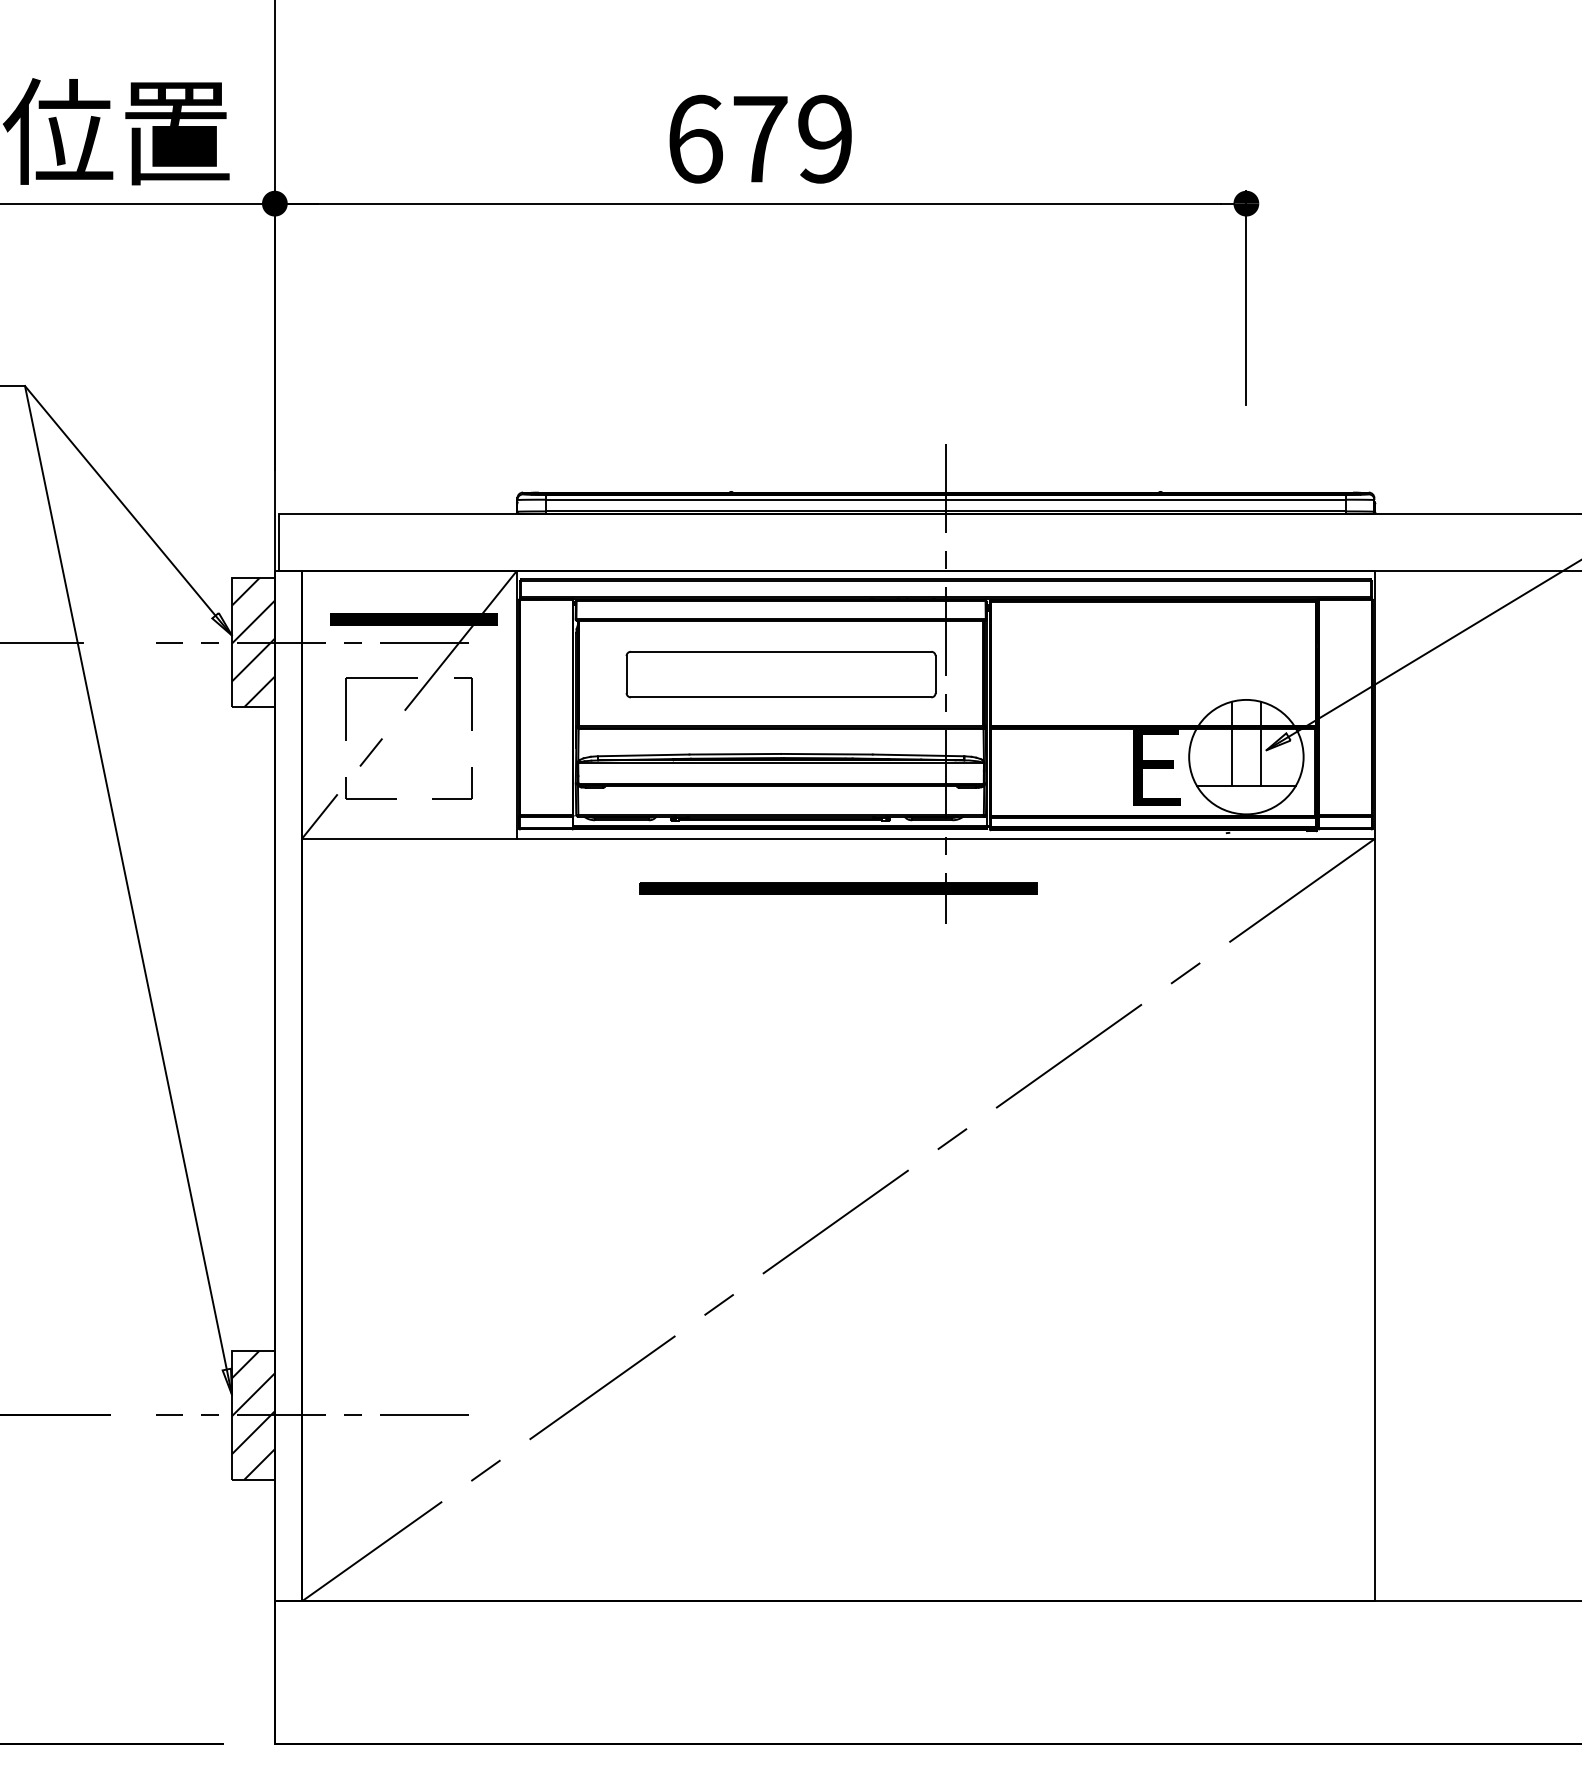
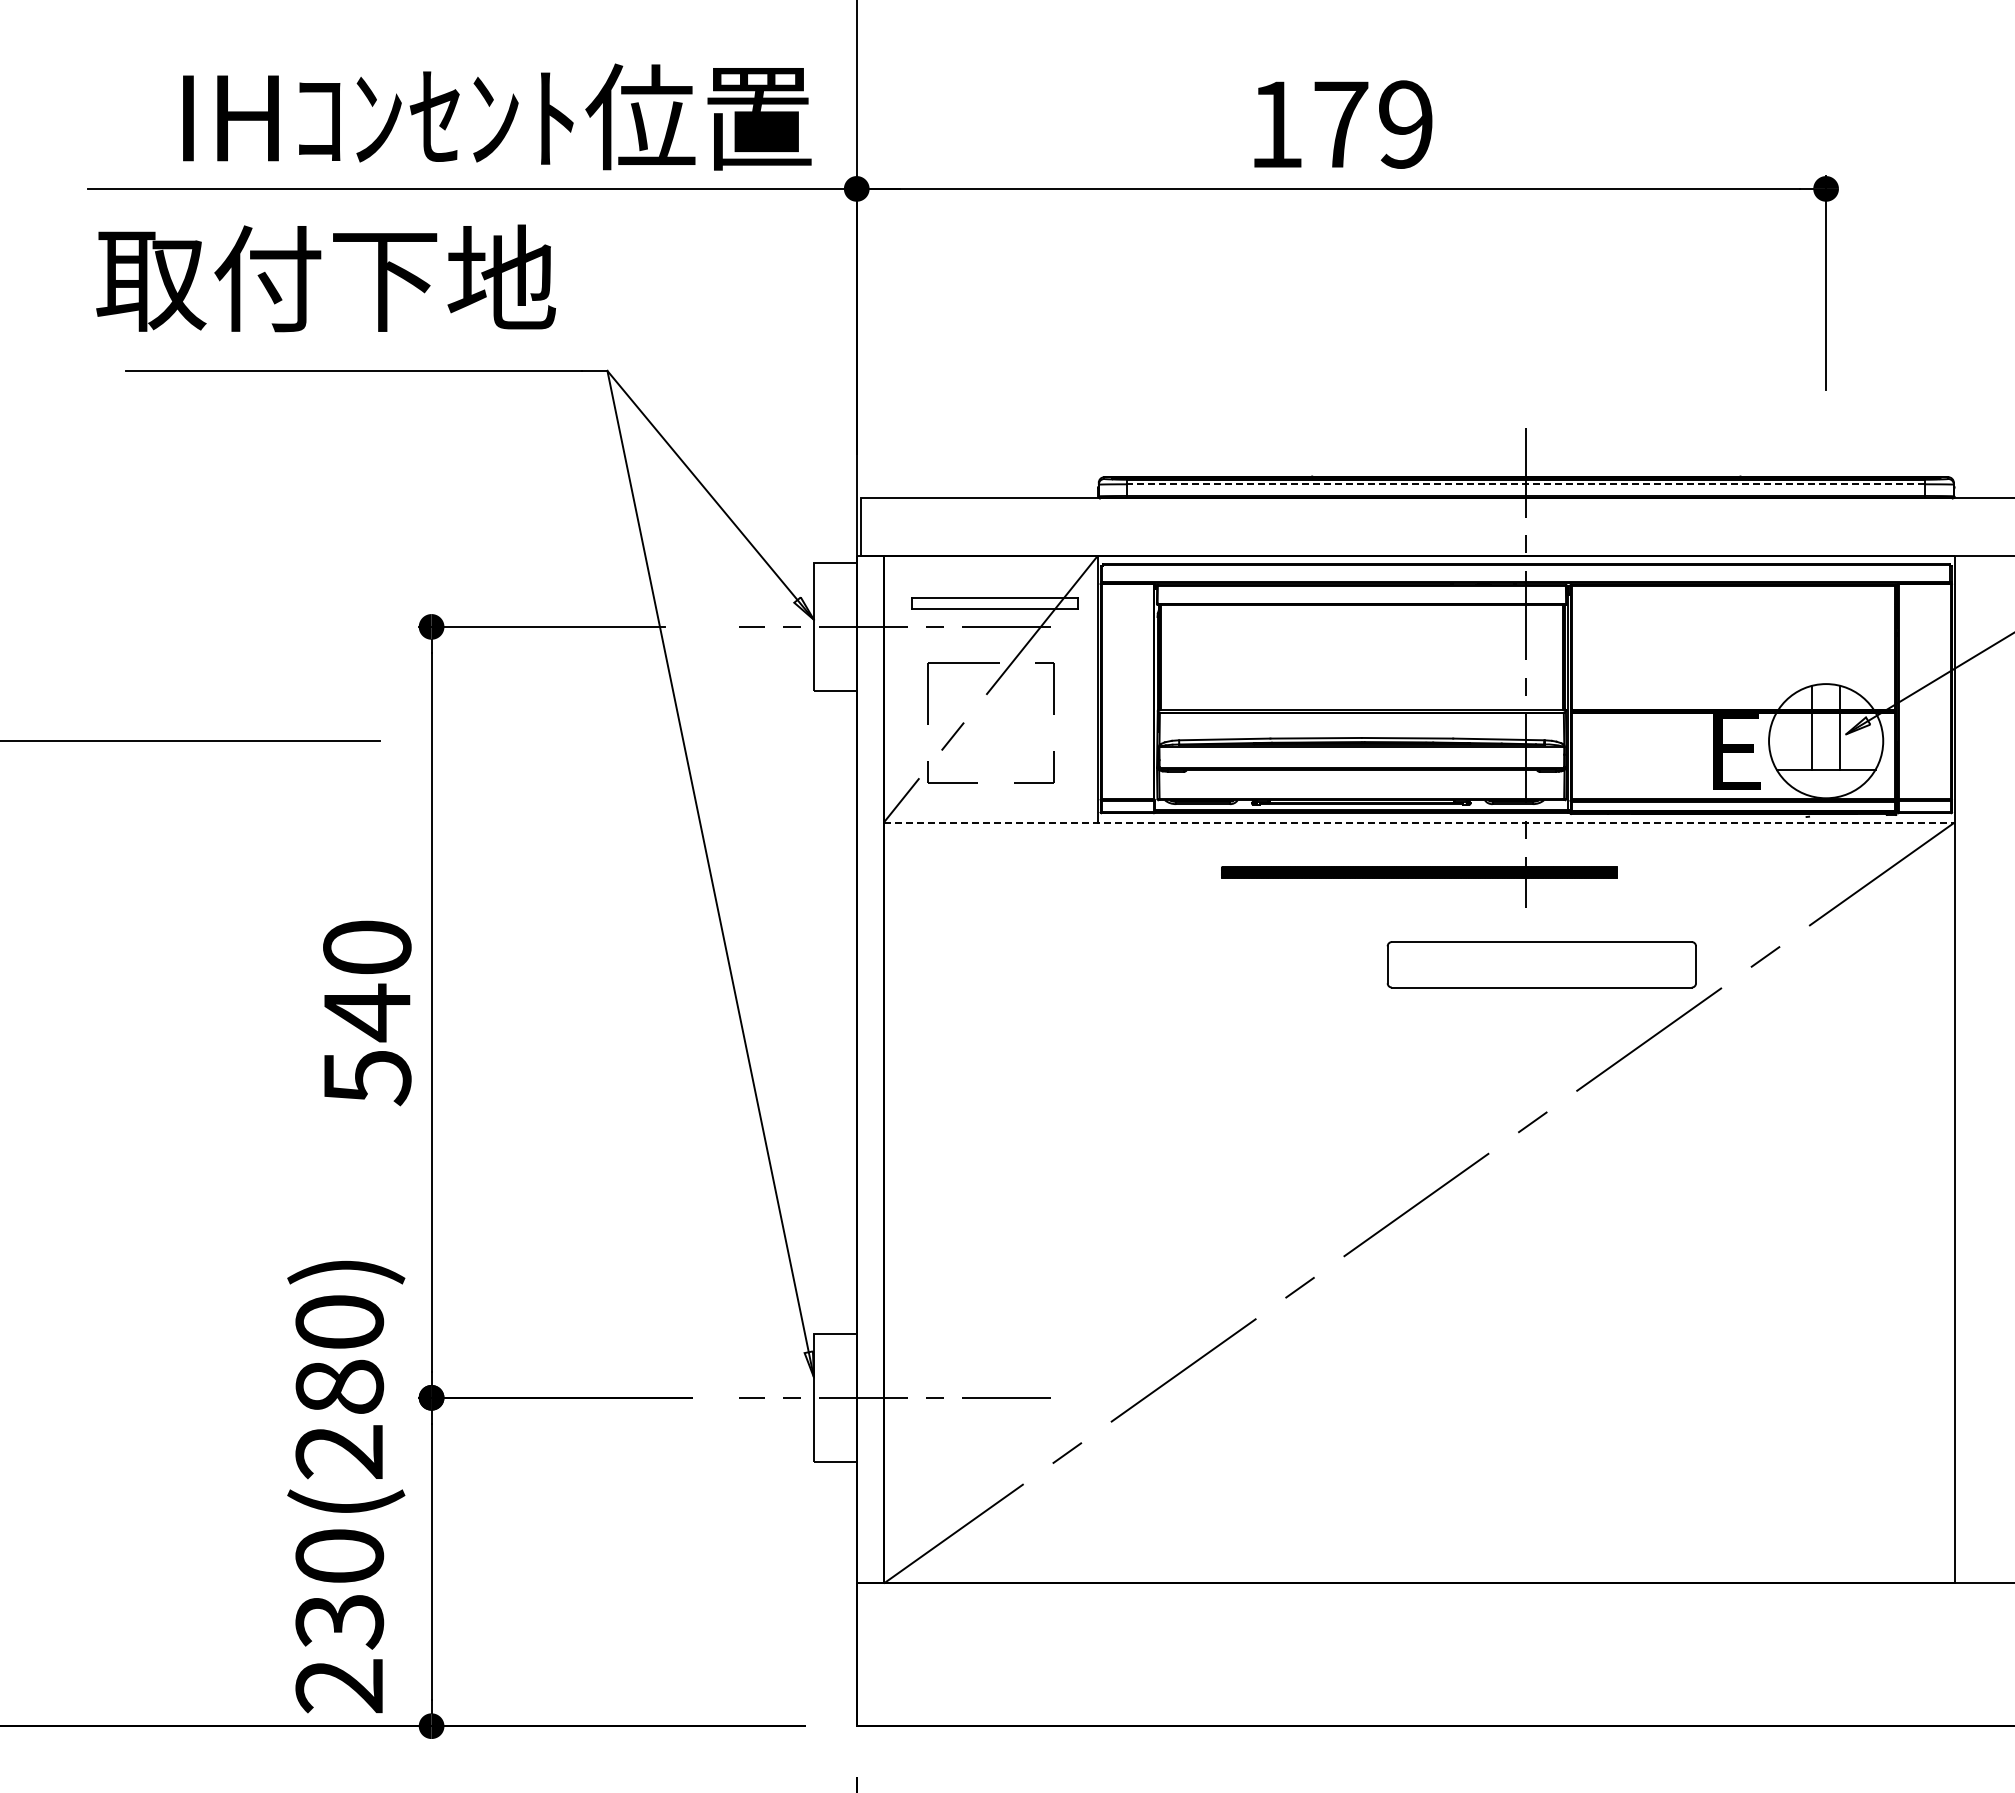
text: (695, 139) -> (1276, 124), 679 -> 179
line: (945, 499) -> (1525, 484), solid -> dashed
hatch: (413, 619) -> (995, 603), removed
hatch: (252, 642) -> (834, 626), removed
part: (780, 674) -> (1541, 964), moved
line: (838, 838) -> (1419, 822), solid -> dashed
hatch: (252, 1414) -> (834, 1397), removed

